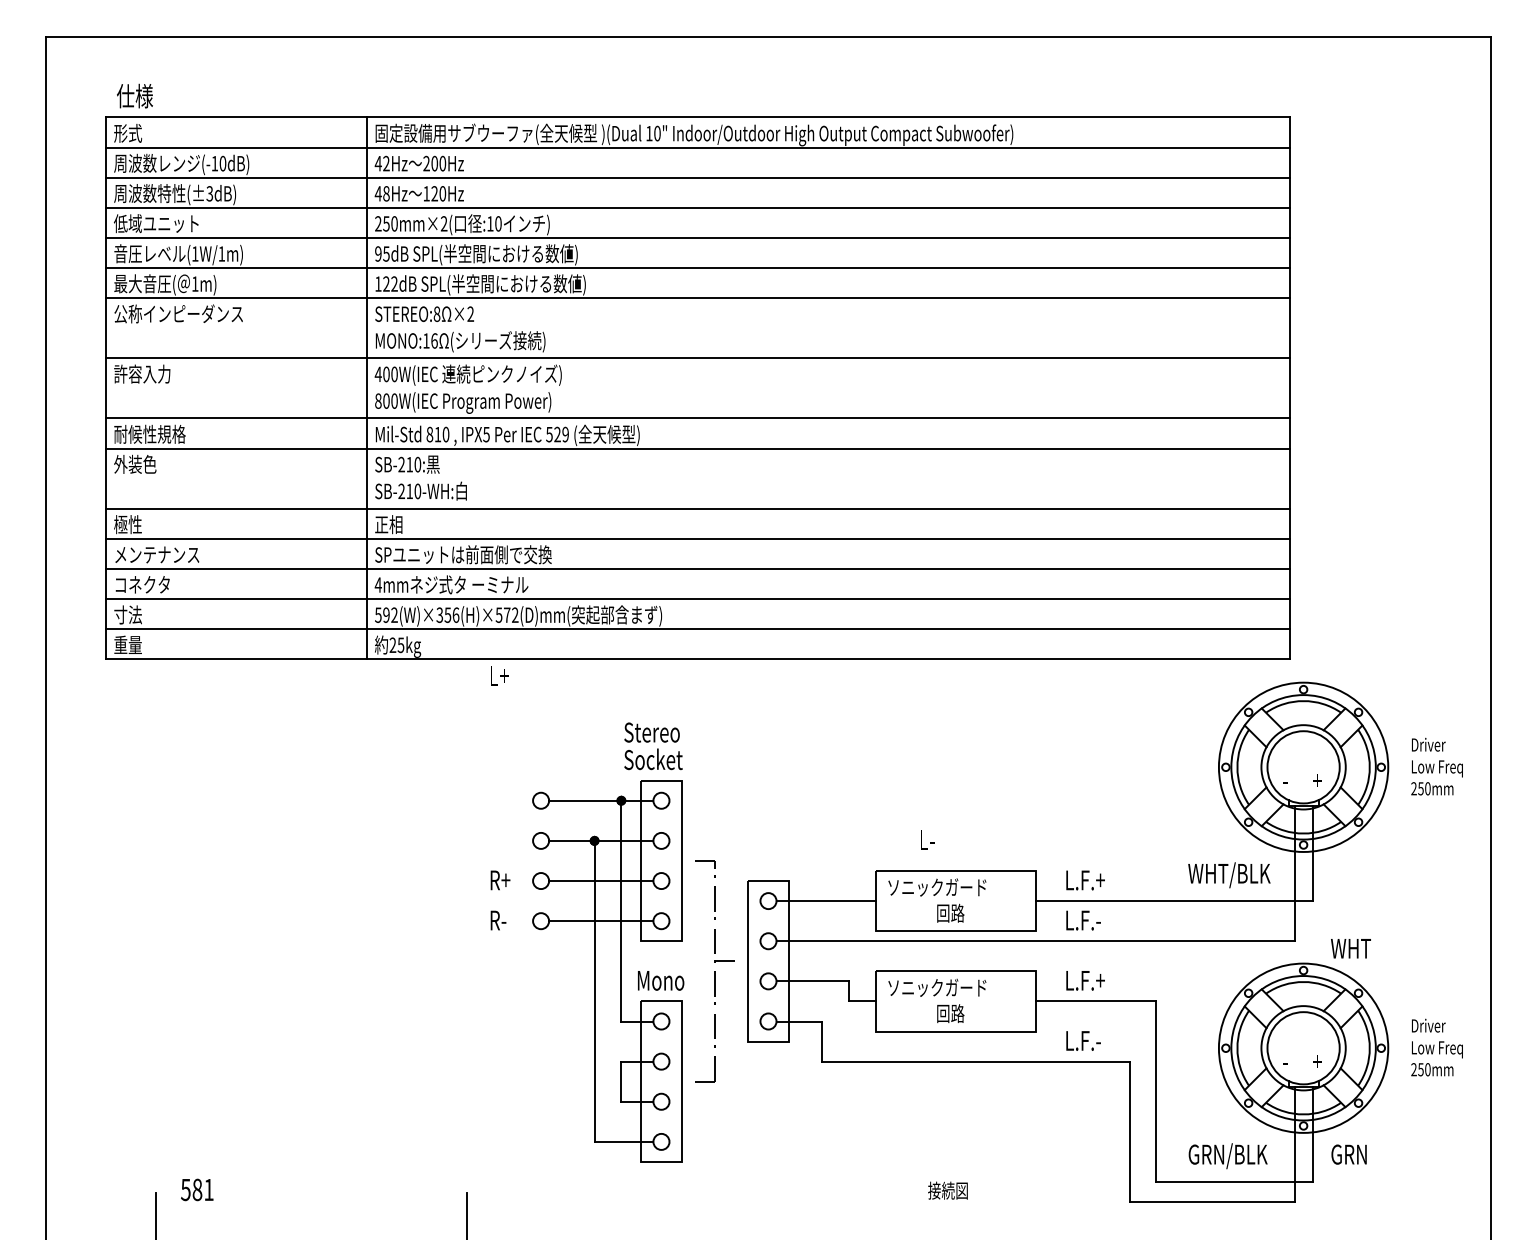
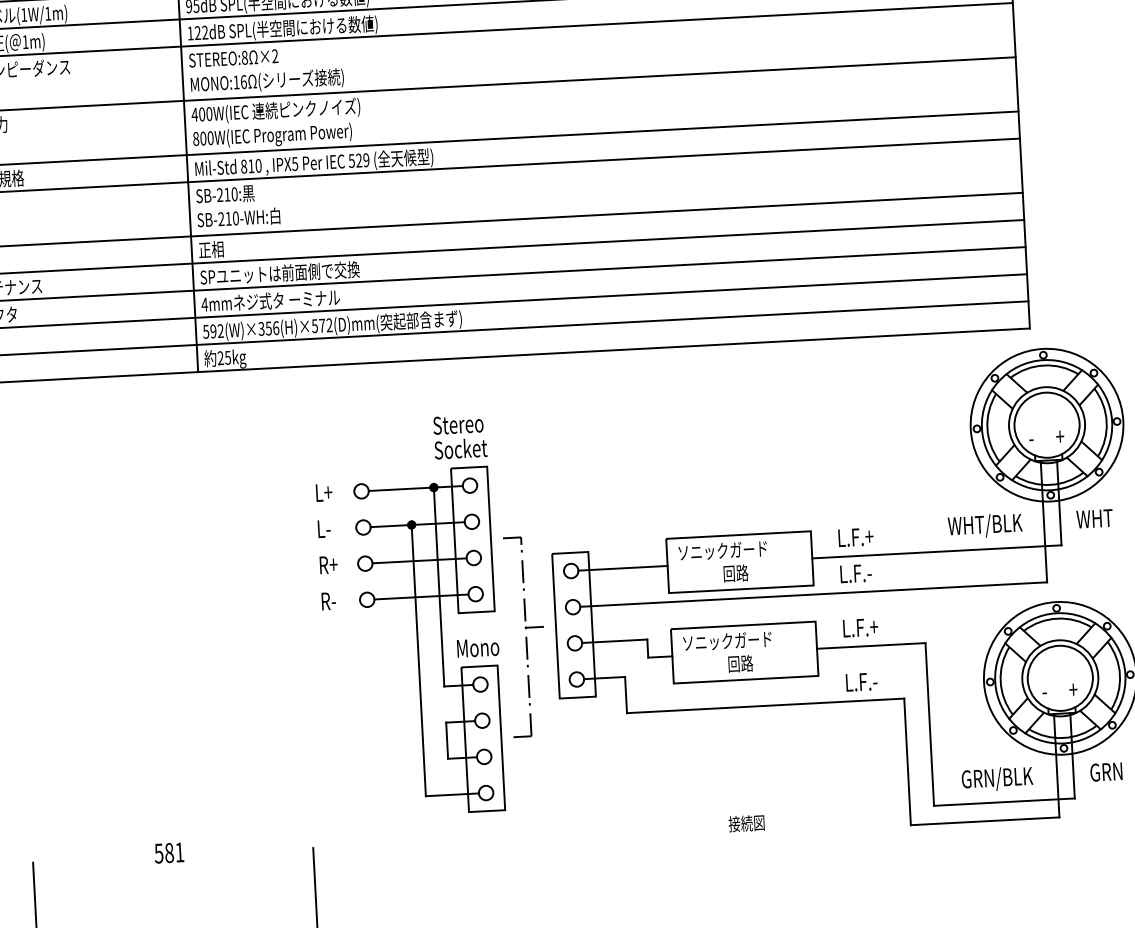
text: (499, 675) -> (324, 492), moved
text: (927, 839) -> (324, 528), moved
text: (1350, 948) -> (1094, 518), moved
text: (197, 1189) -> (169, 852), moved

